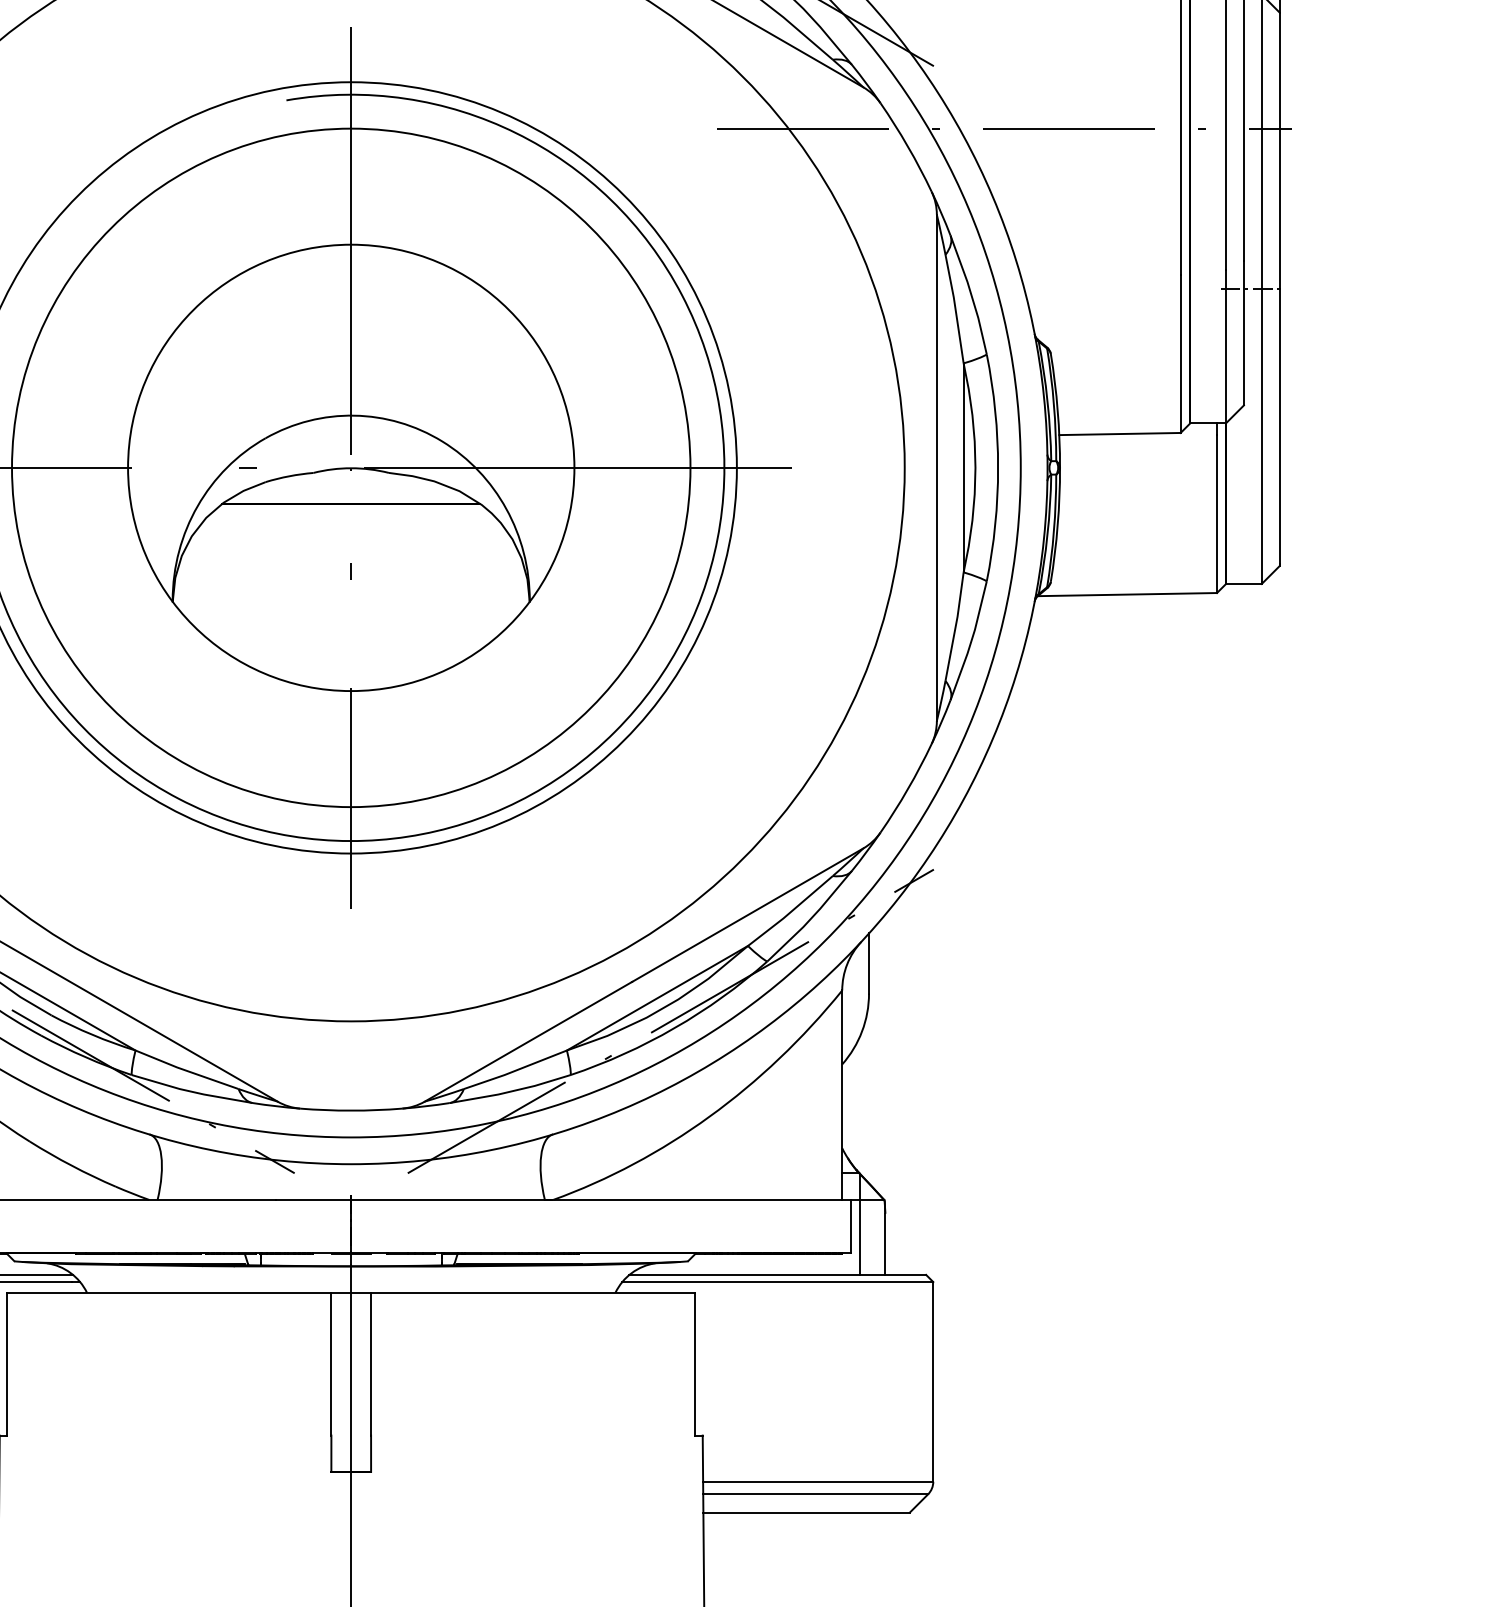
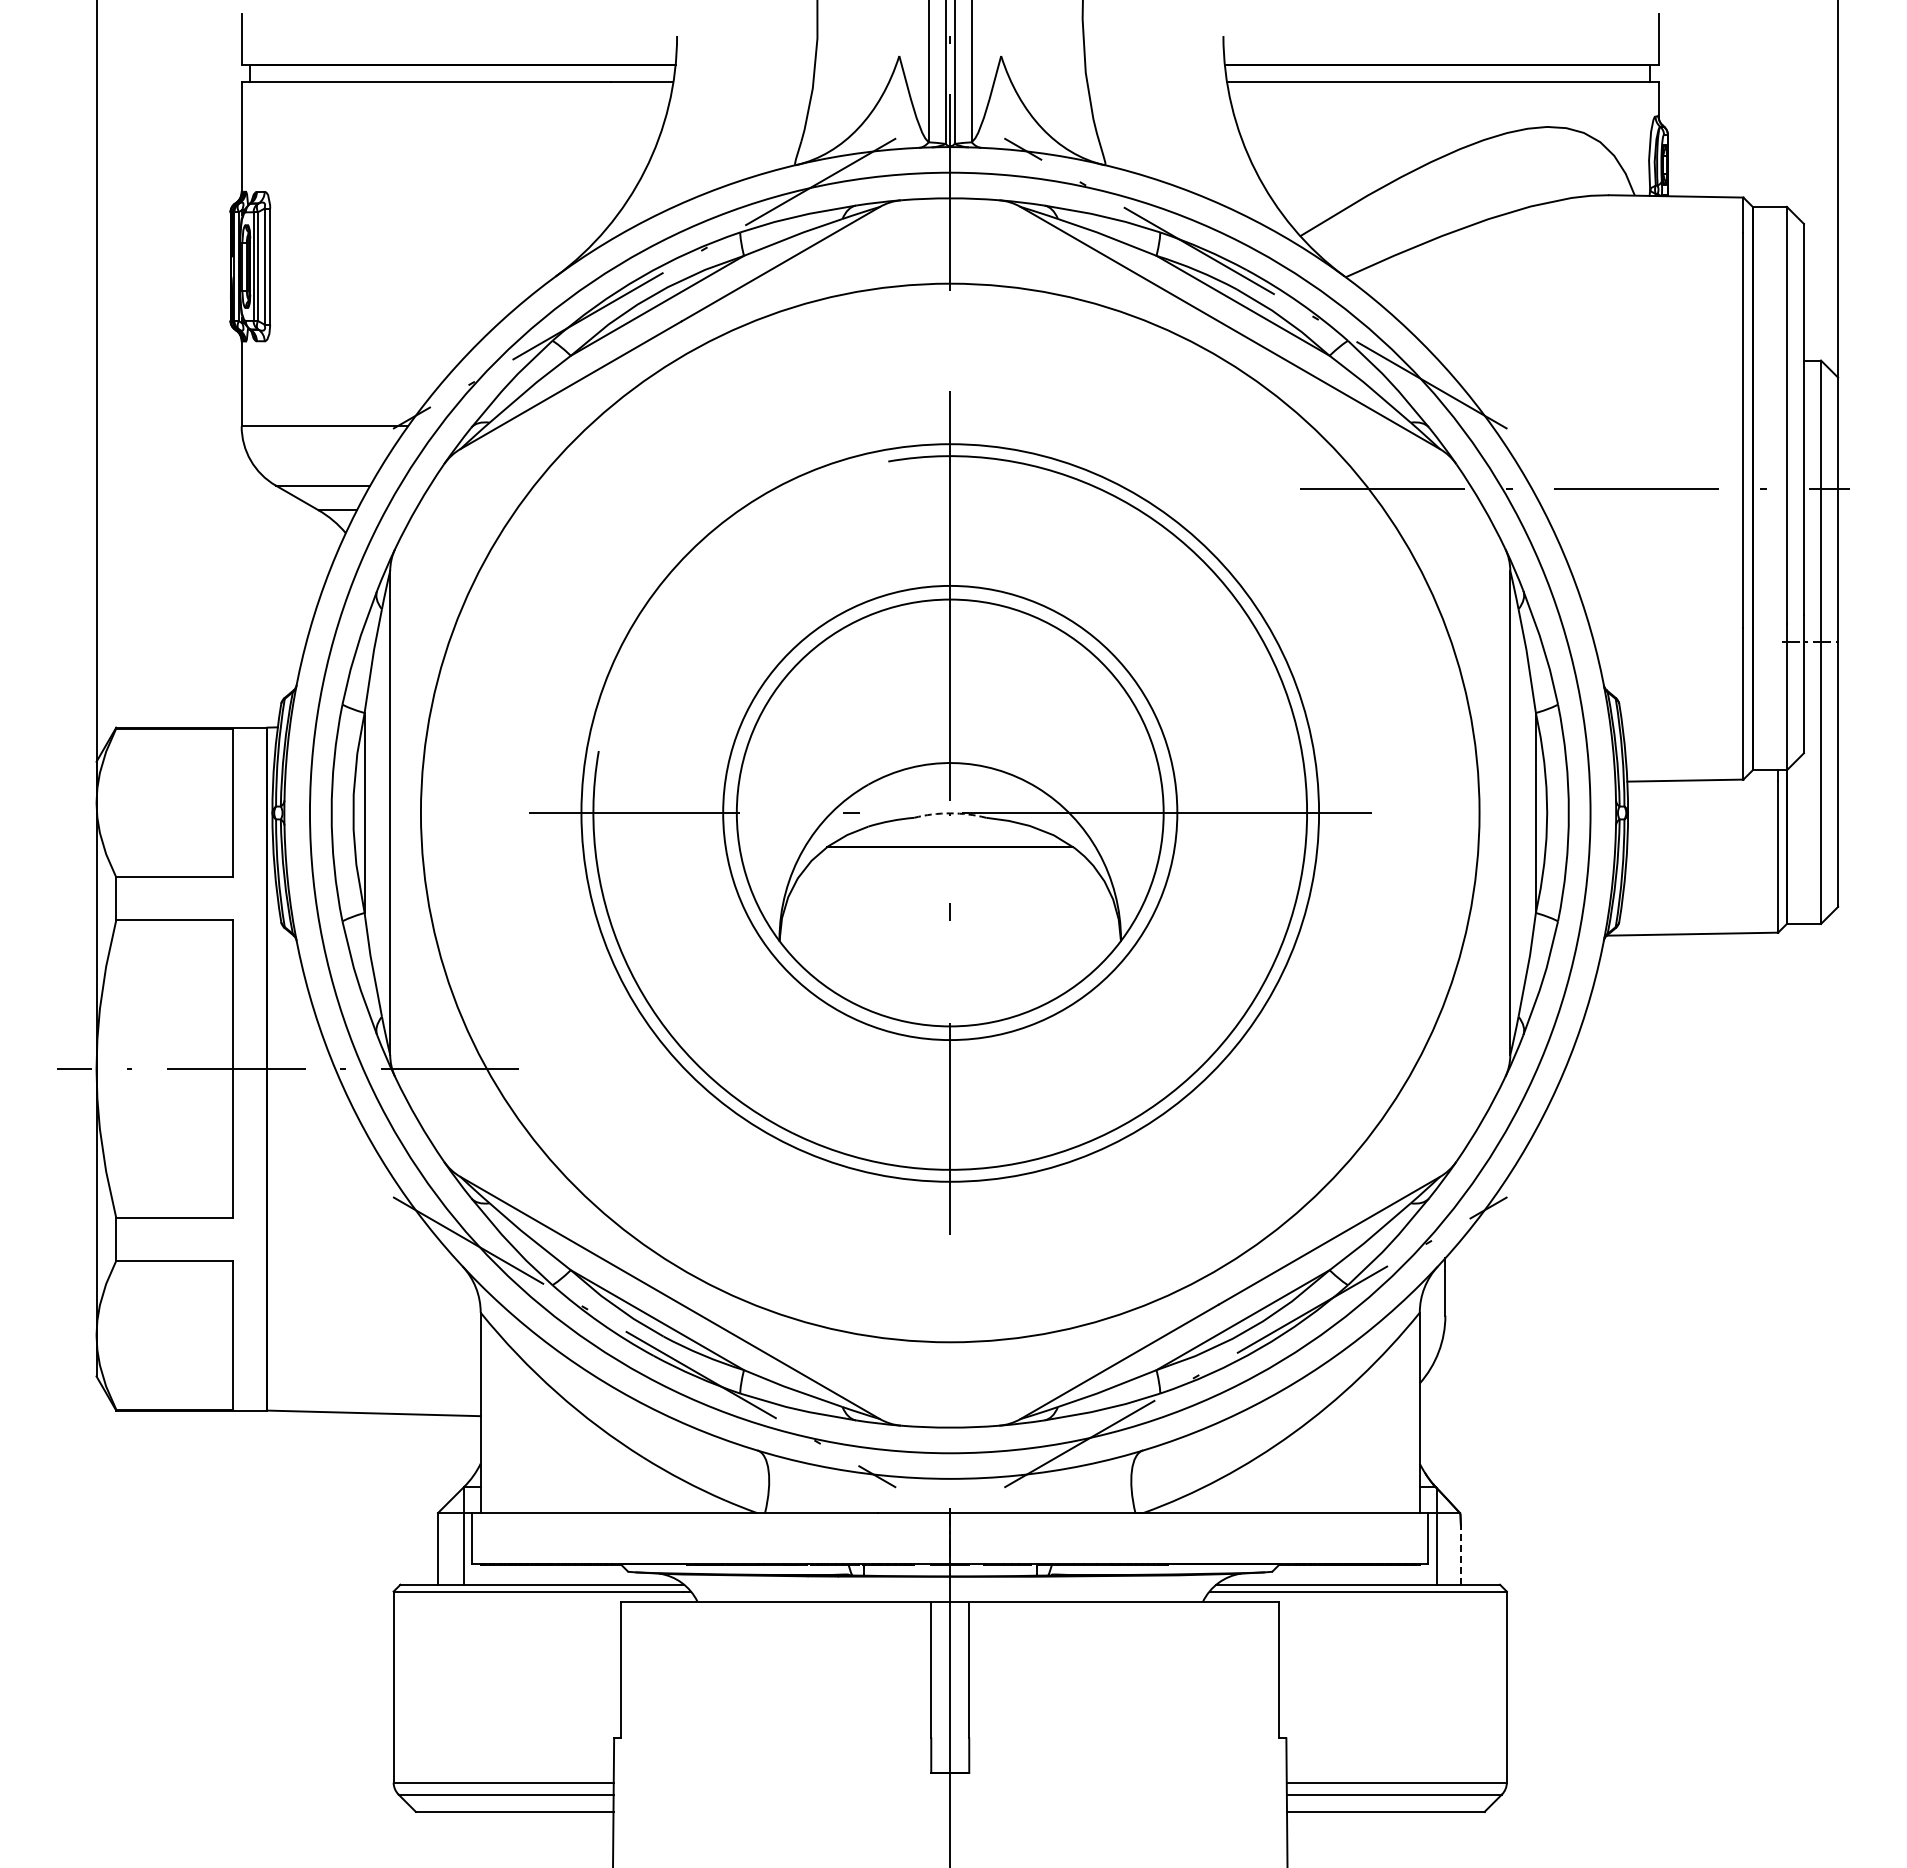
circle: (350, 467) -> (949, 812), size x0.7
arc: (351, 468) -> (950, 813), solid -> dashed
line: (884, 1244) -> (1460, 1555), solid -> dashed

